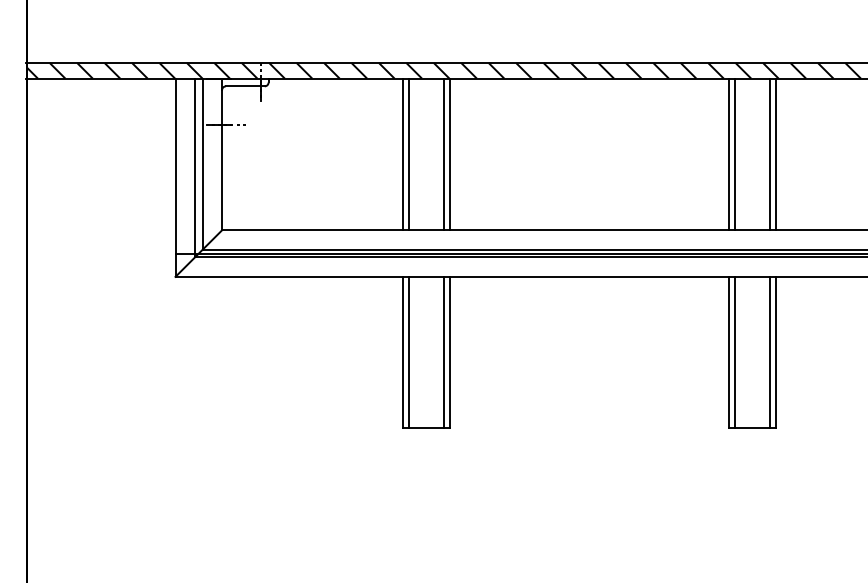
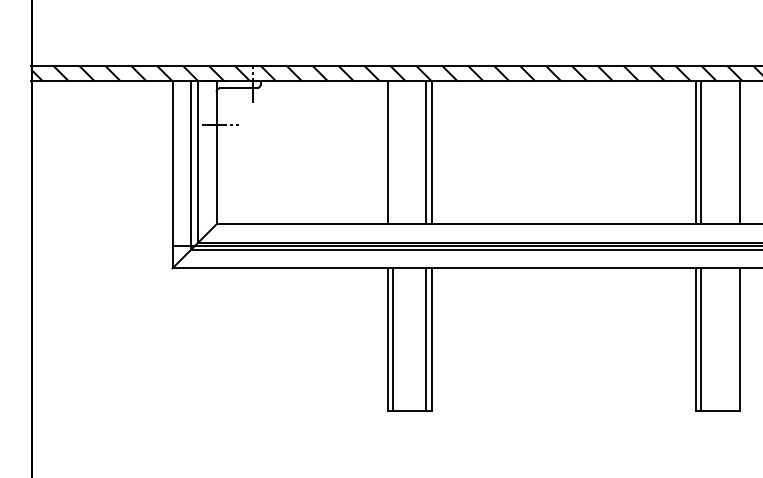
line: (408, 154) -> (392, 152), removed
line: (769, 154) -> (733, 152), removed
line: (769, 352) -> (733, 339), removed

